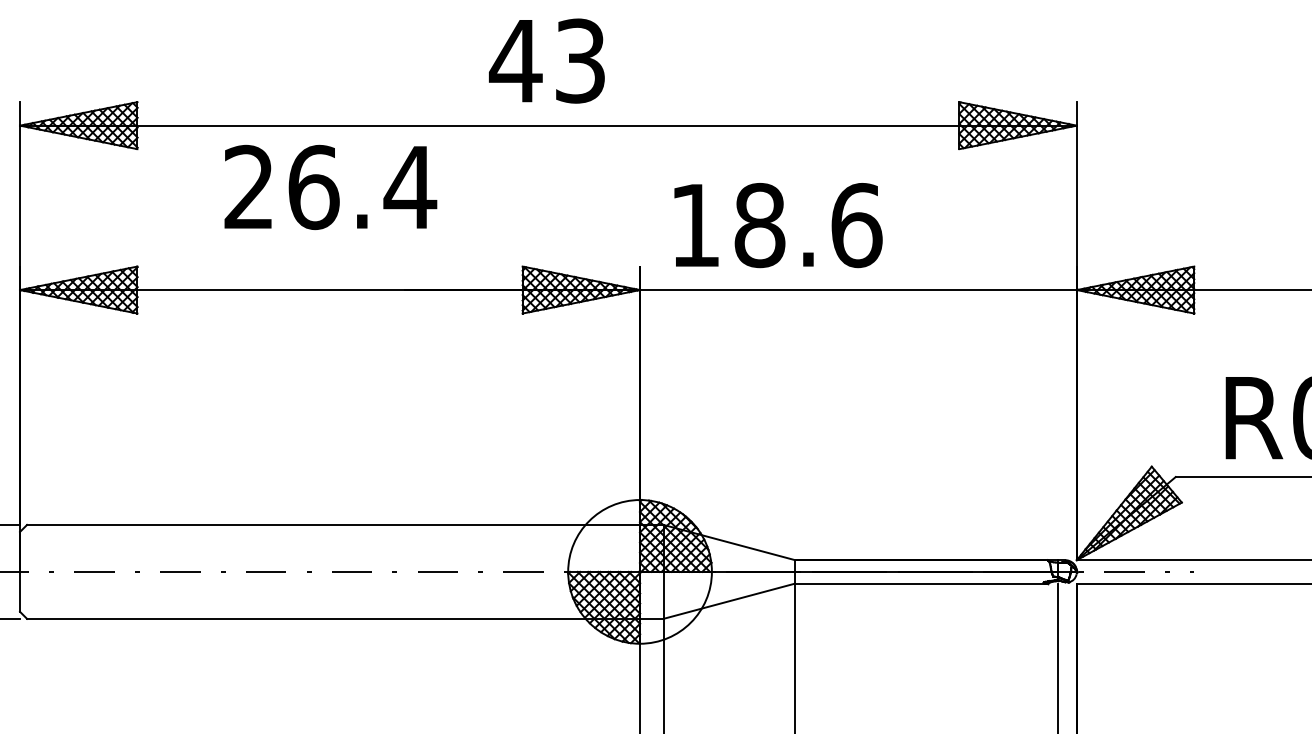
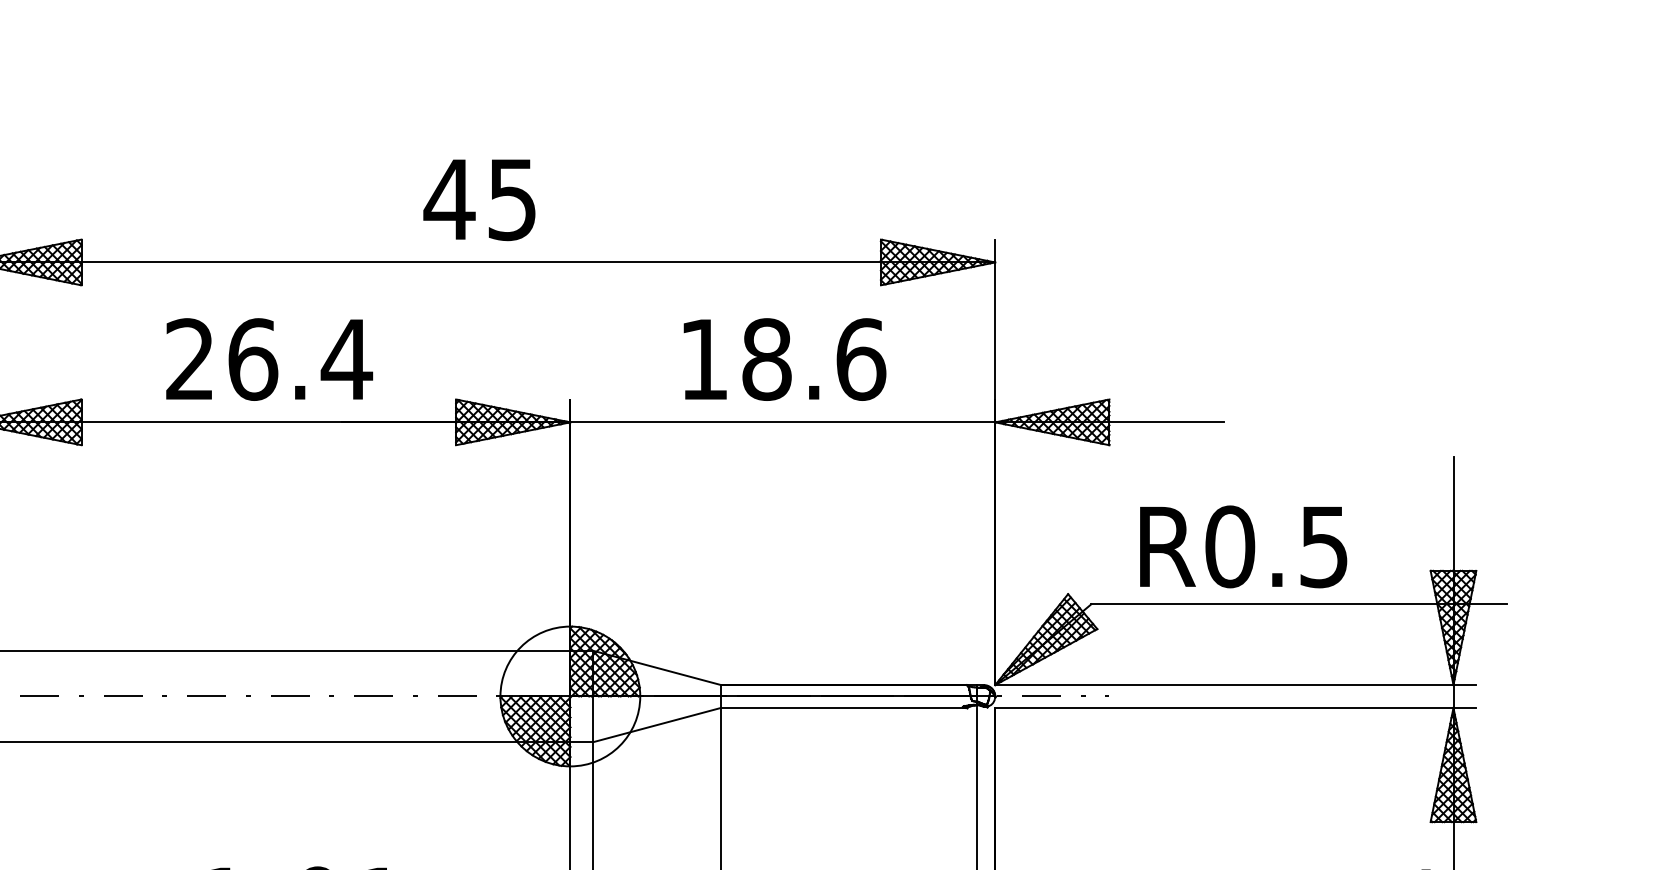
text: (580, 60) -> (512, 199), 43 -> 45
text: (330, 187) -> (269, 359), moved
text: (777, 225) -> (784, 359), moved

